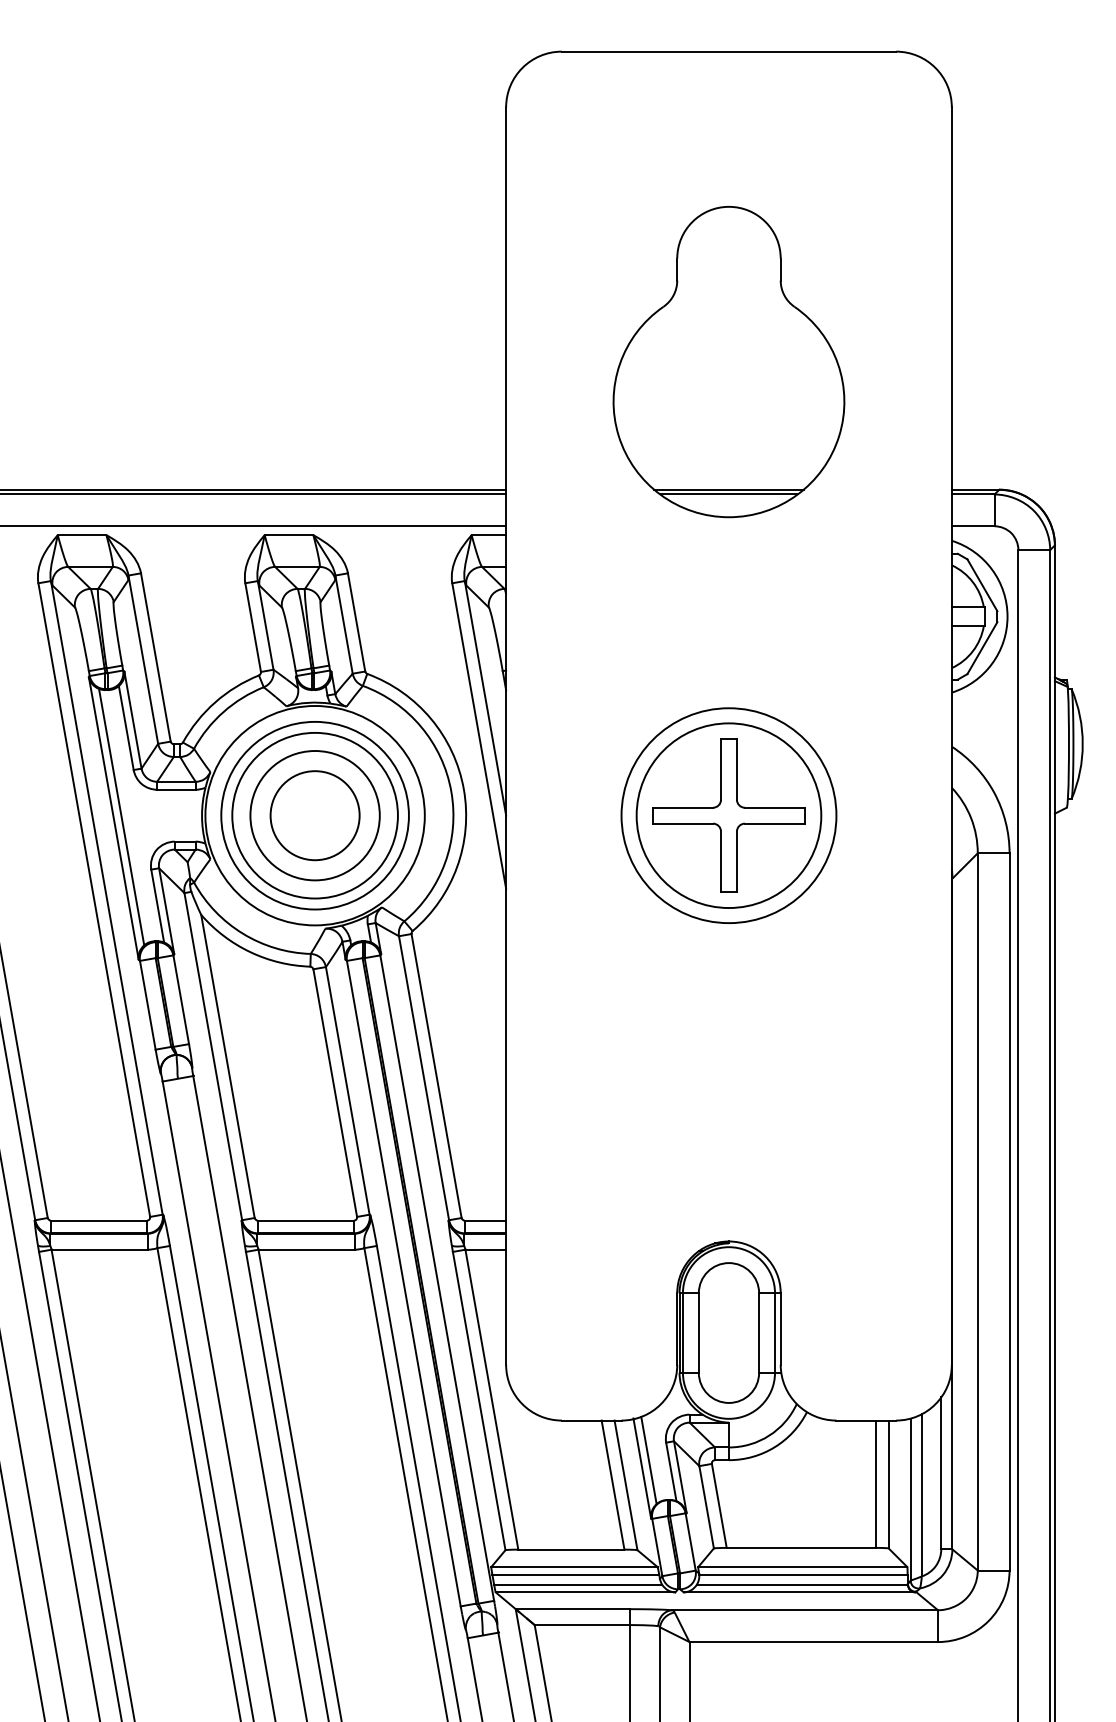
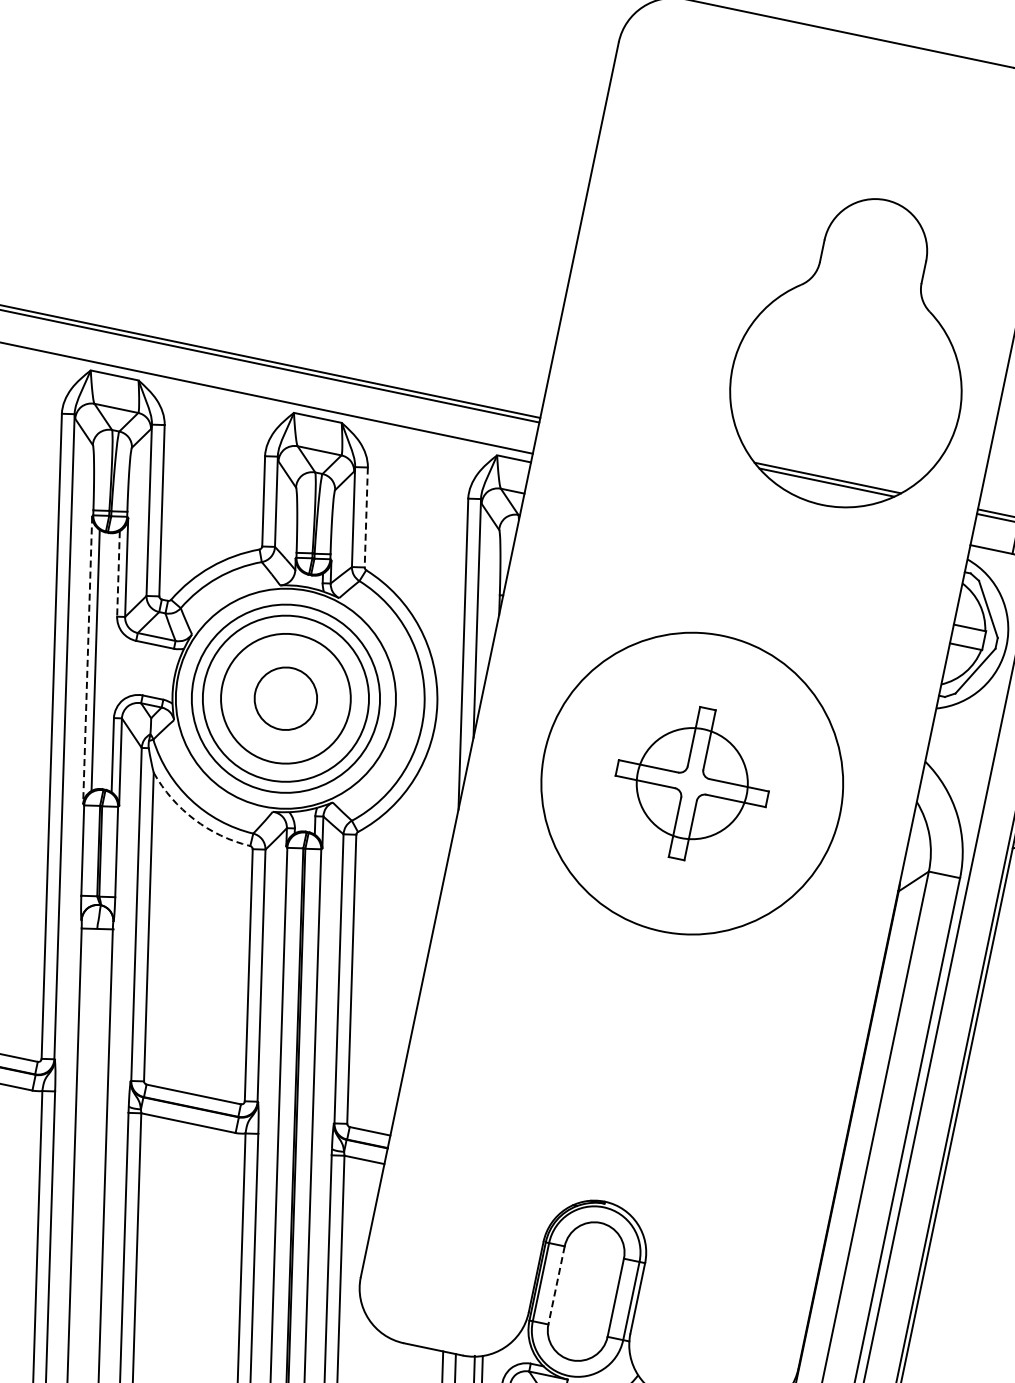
part: (728, 362) -> (853, 352), moved
line: (356, 622) -> (366, 517), solid -> dashed
line: (126, 728) -> (118, 574), solid -> dashed
circle: (314, 815) -> (285, 698), size x0.7
circle: (728, 815) -> (691, 783), size x0.6
circle: (728, 815) -> (691, 783), size x1.4
line: (113, 818) -> (87, 660), solid -> dashed
arc: (250, 952) -> (194, 819), solid -> dashed
line: (698, 1333) -> (556, 1285), solid -> dashed

